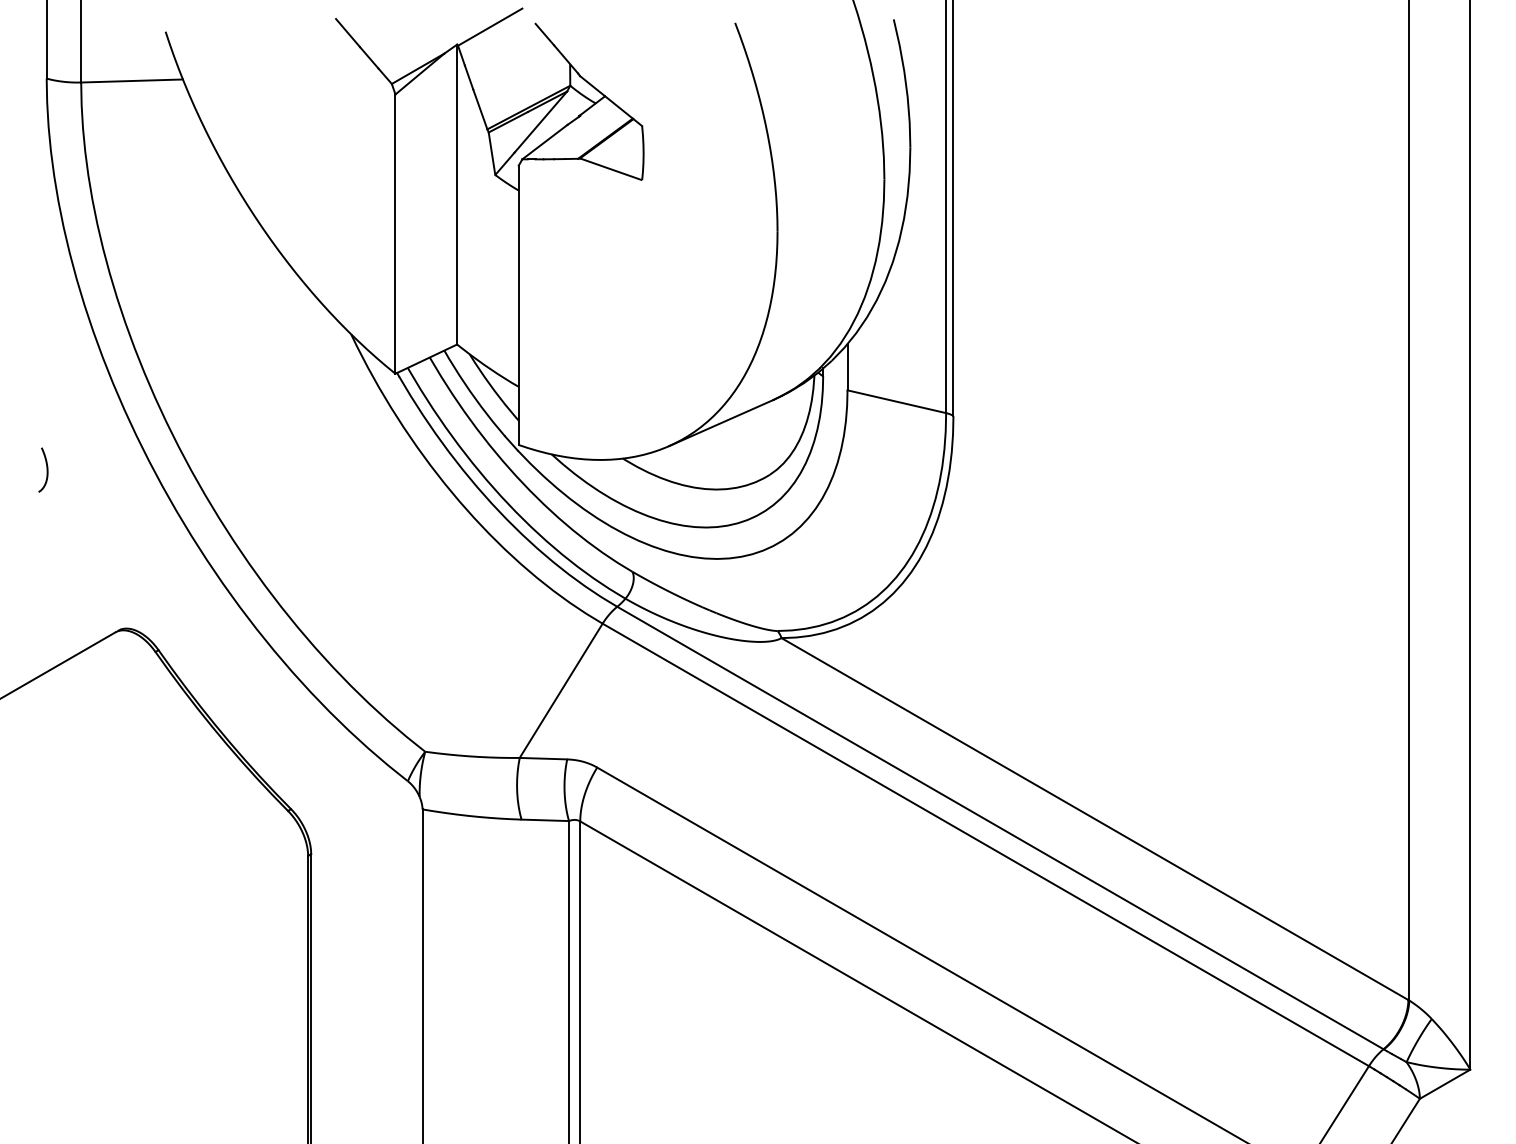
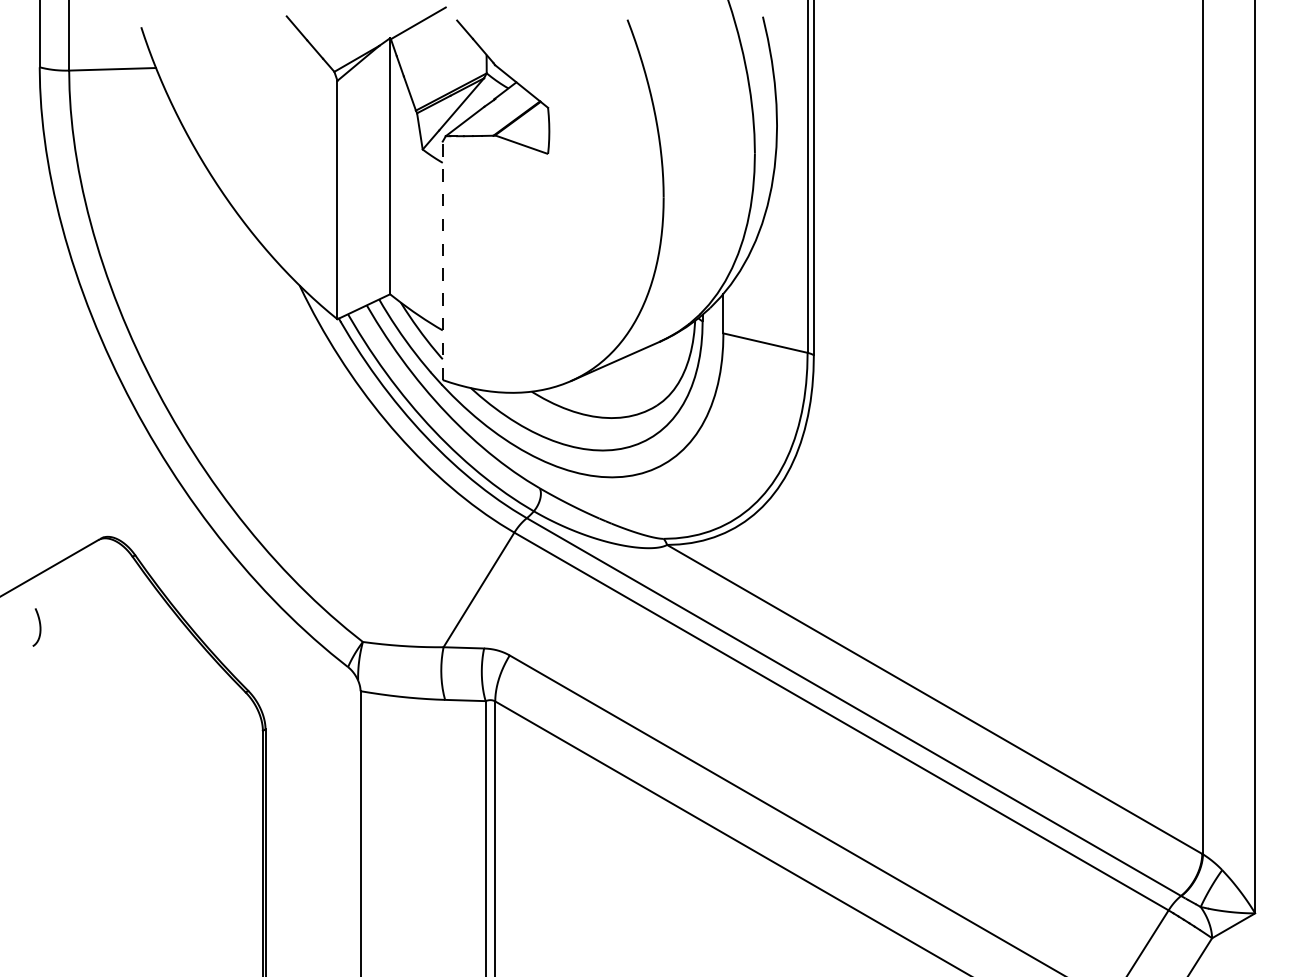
line: (518, 304) -> (442, 260), solid -> dashed
curve: (46, 470) -> (39, 627), moved

